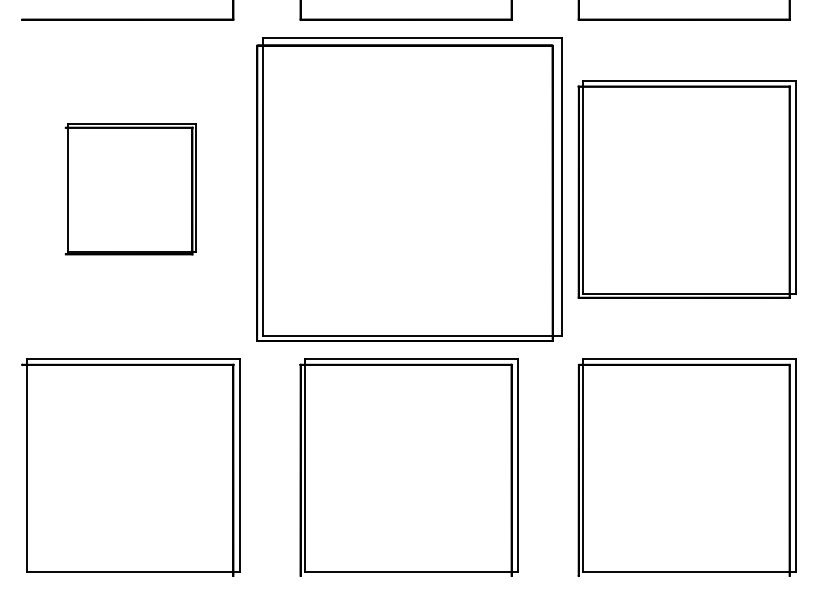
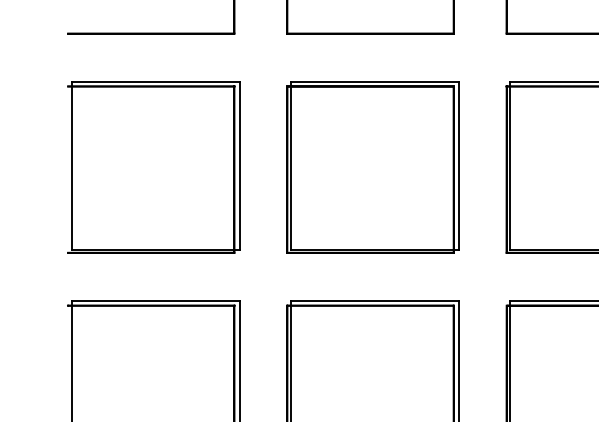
part: (130, 189) -> (153, 167), size x1.67
part: (408, 189) -> (372, 167), size x0.71

